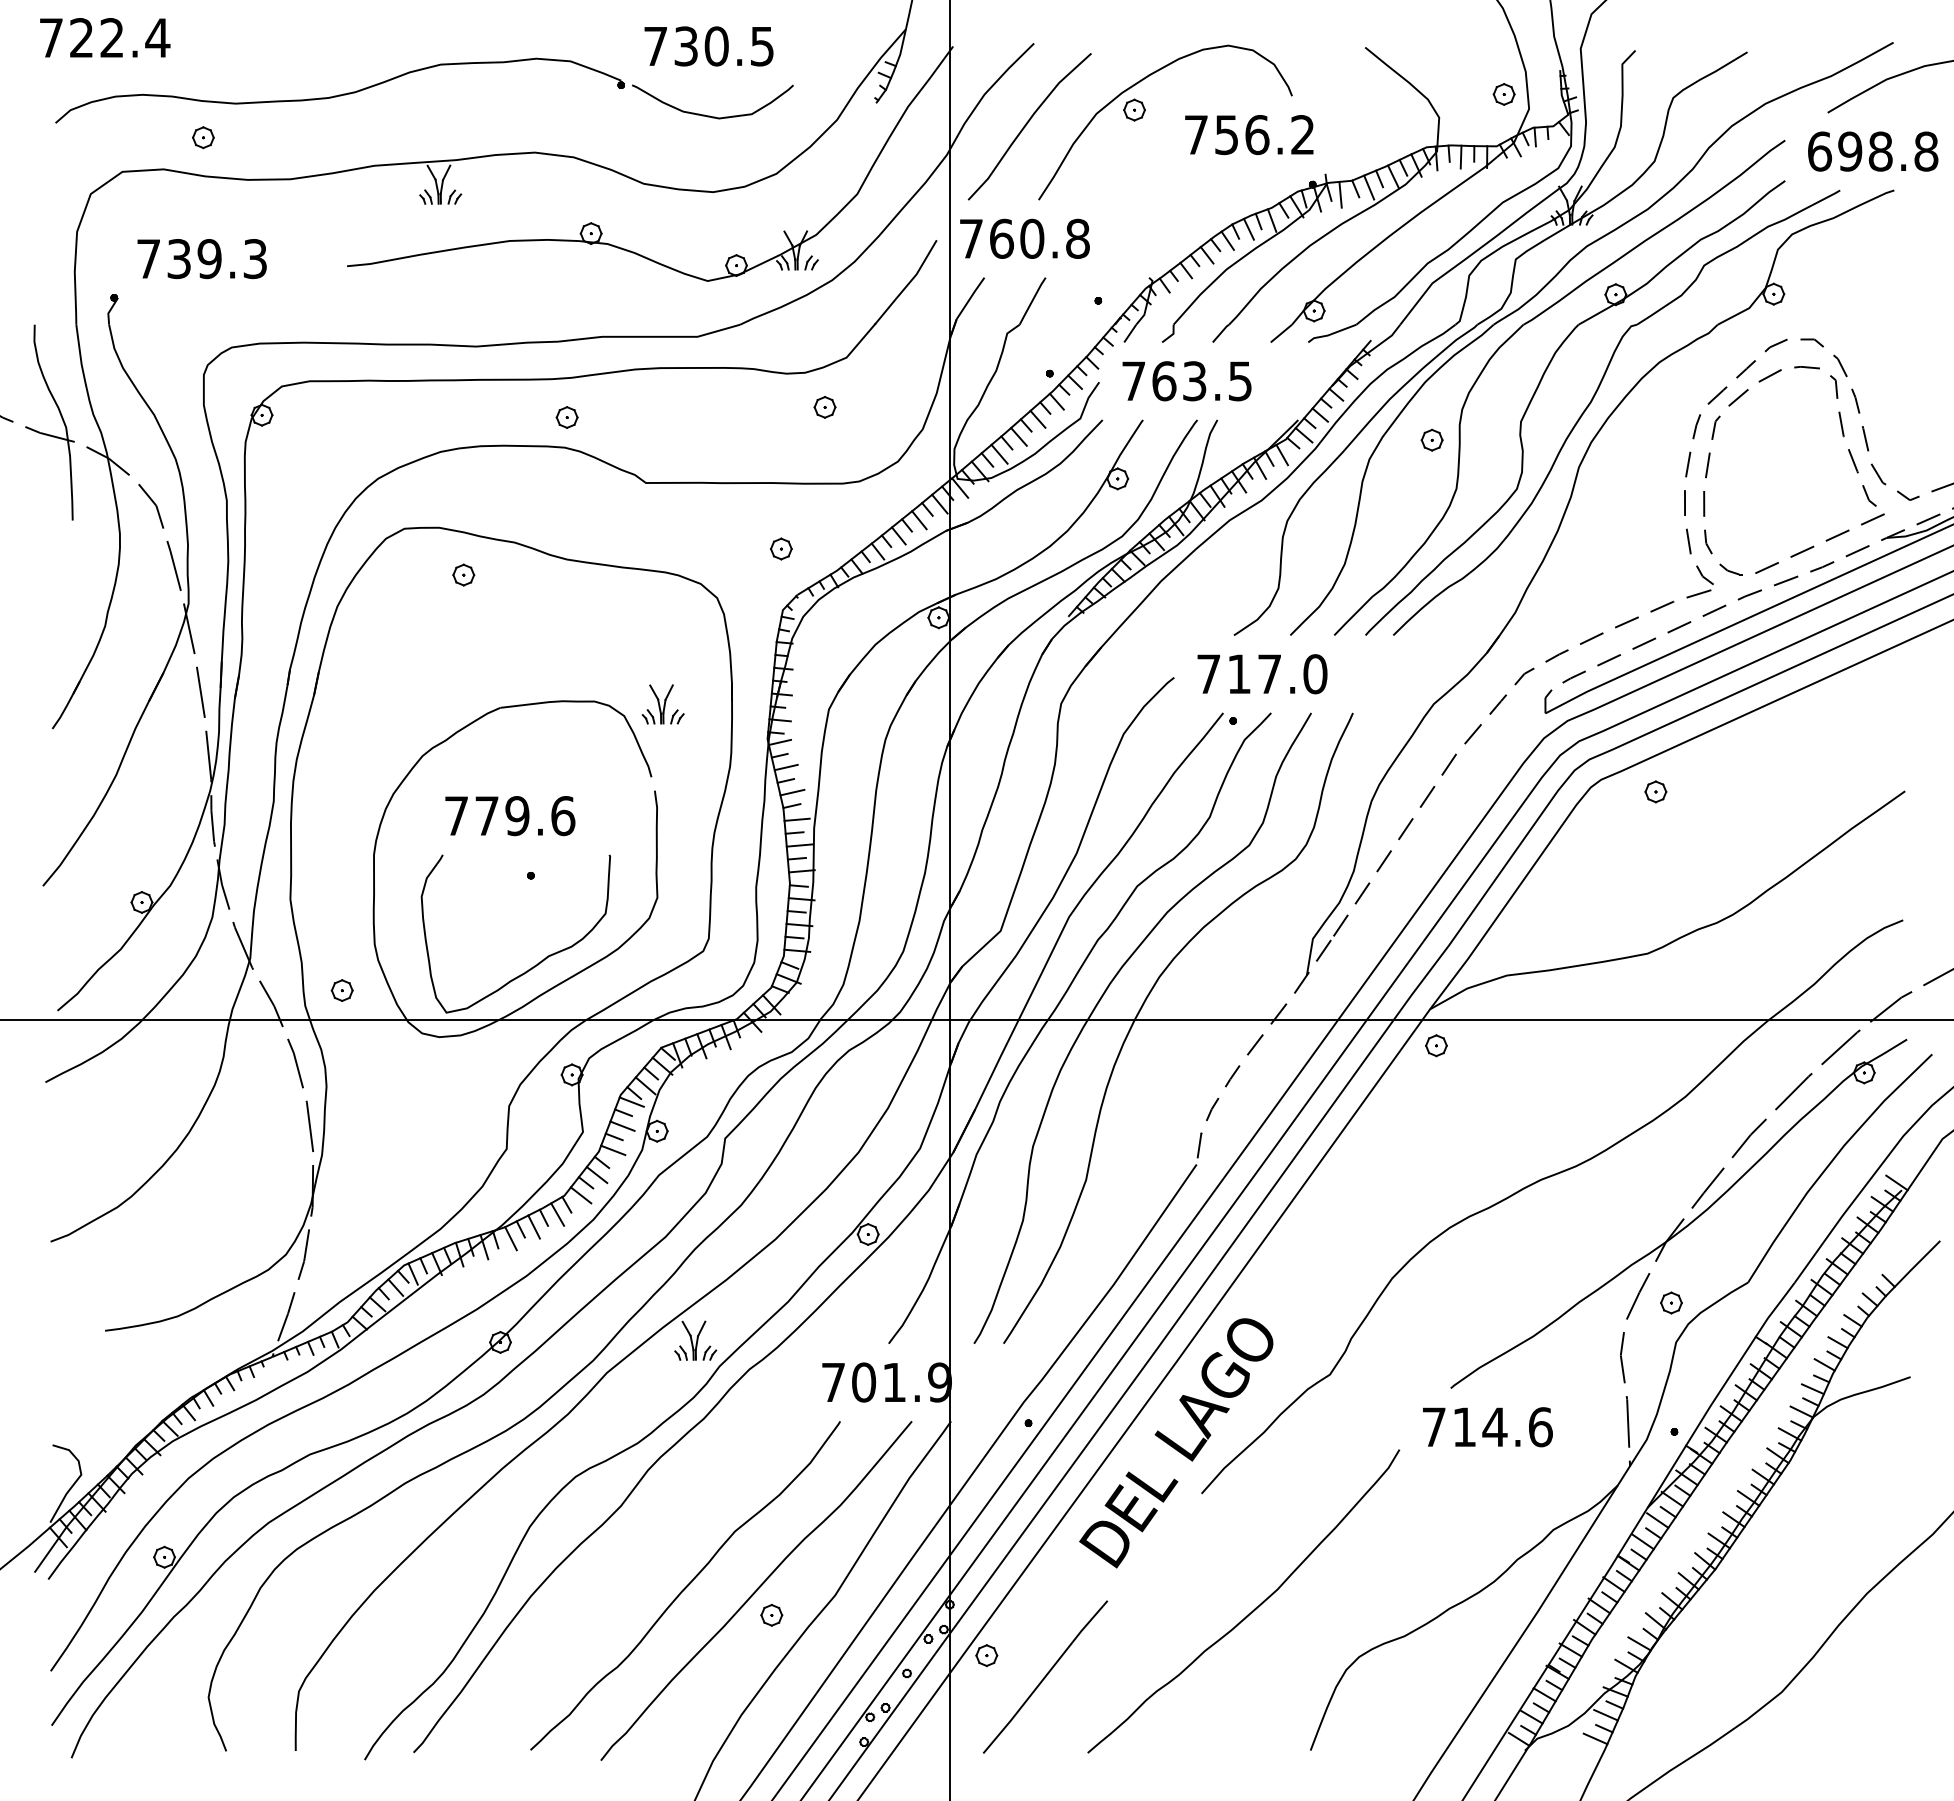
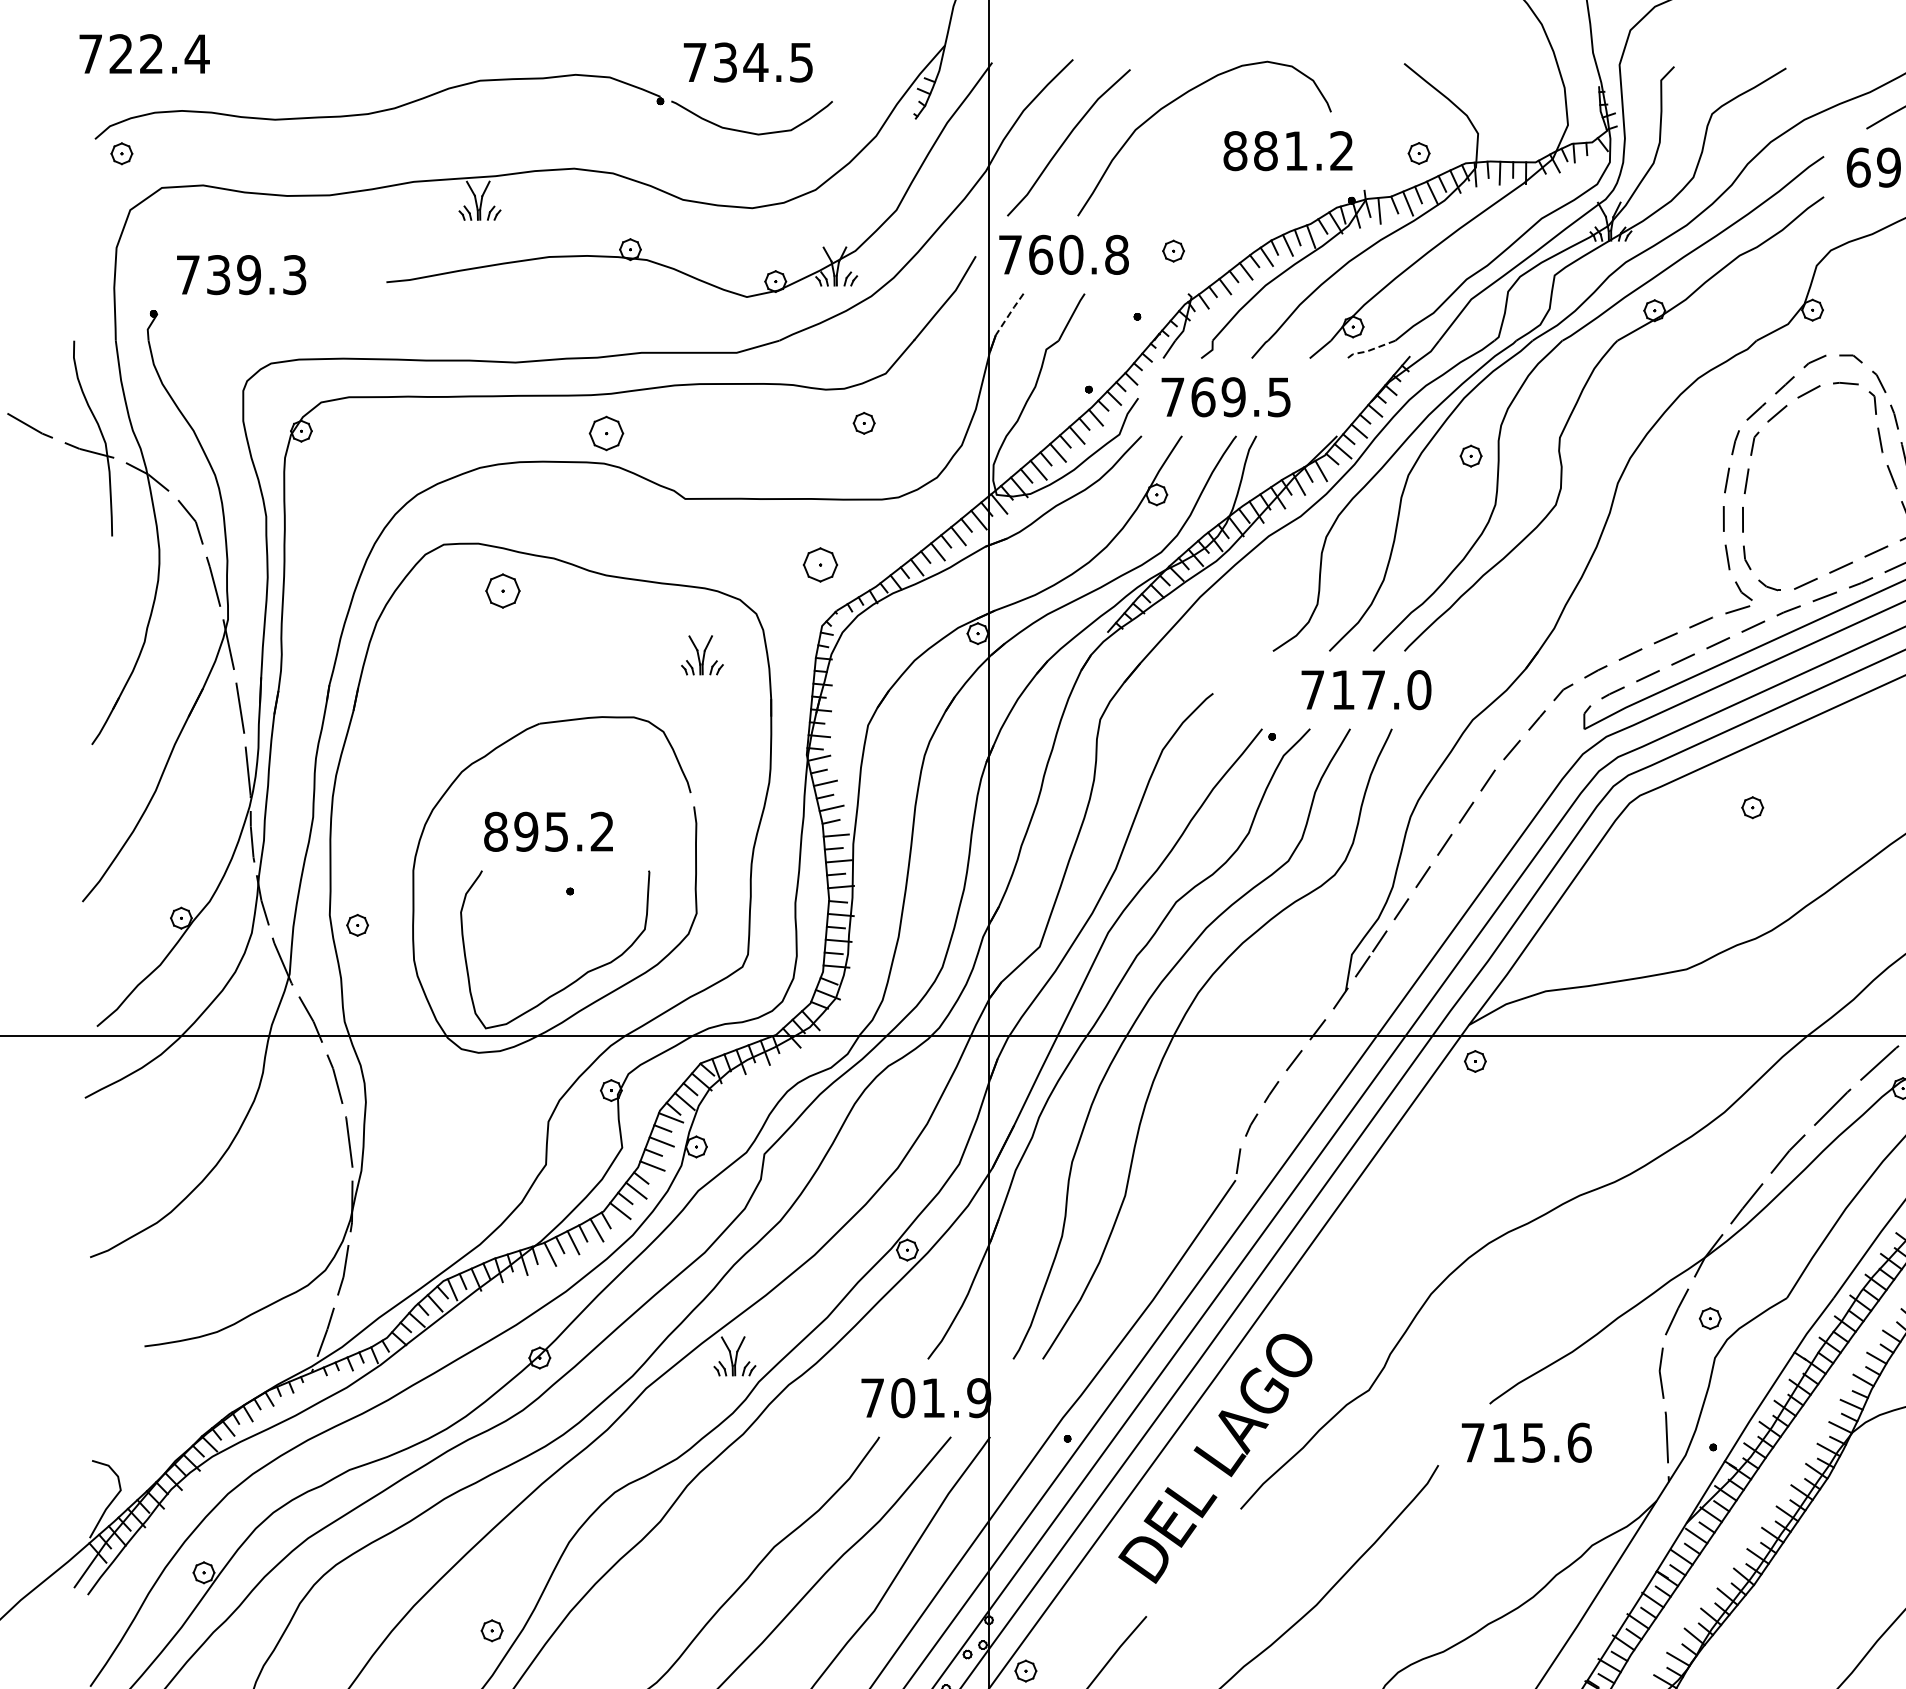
text: (716, 46) -> (755, 62), 730.5 -> 734.5
part: (1503, 94) -> (1418, 153), moved
part: (1134, 109) -> (1173, 250), moved
text: (1226, 135) -> (1265, 151), 756.2 -> 881.2
part: (203, 137) -> (121, 153), moved
line: (970, 297) -> (1009, 313), solid -> dashed
line: (1330, 334) -> (1369, 350), solid -> dashed
text: (1194, 381) -> (1233, 397), 763.5 -> 769.5
part: (1592, 401) -> (1631, 417), removed
part: (566, 417) -> (605, 433), size x1.6
part: (781, 548) -> (820, 564), size x1.6
part: (463, 574) -> (502, 590), size x1.6
text: (1262, 674) -> (1366, 690), moved
part: (662, 704) -> (701, 655), moved
part: (1655, 791) -> (1752, 807), moved
text: (509, 816) -> (548, 832), 779.6 -> 895.2
part: (341, 990) -> (356, 925), moved
text: (1494, 1427) -> (1533, 1443), 714.6 -> 715.6
part: (771, 1614) -> (491, 1629), moved

